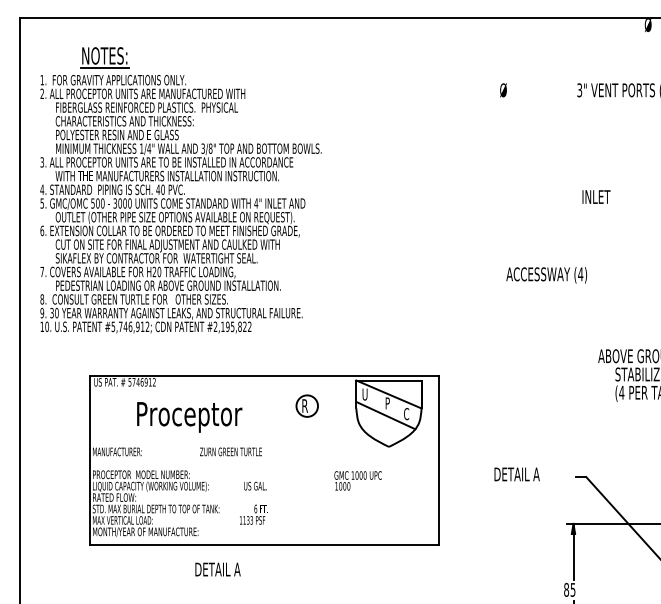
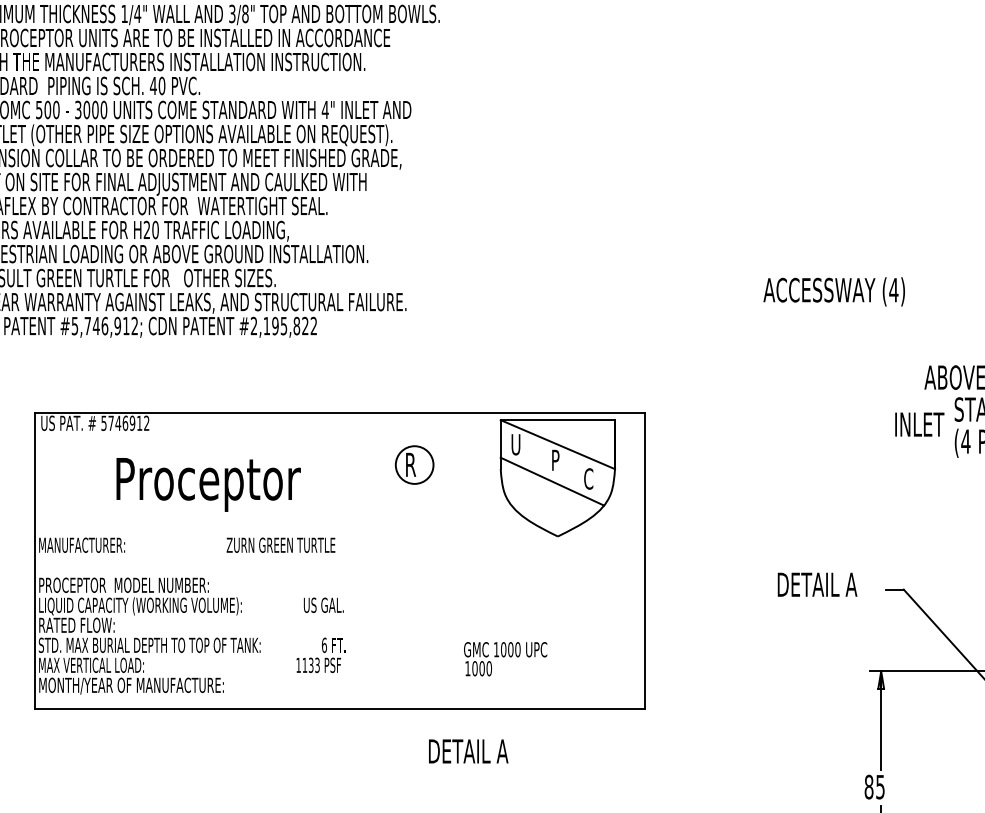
text: (596, 196) -> (919, 423), moved
text: (546, 275) -> (833, 292), moved
text: (516, 474) -> (816, 584), moved
text: (357, 480) -> (504, 658), moved
text: (217, 569) -> (467, 751), moved

